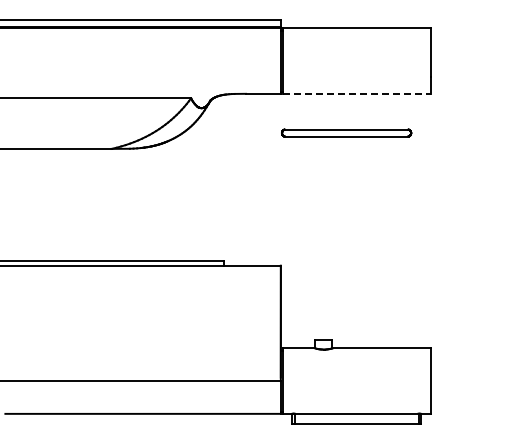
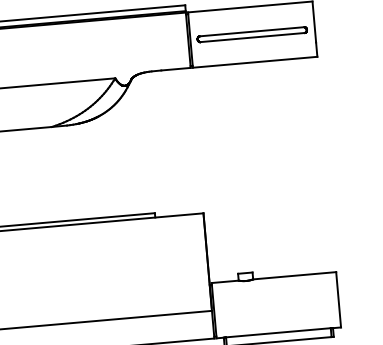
line: (357, 93) -> (255, 61), dashed -> solid
part: (346, 132) -> (252, 34), moved

